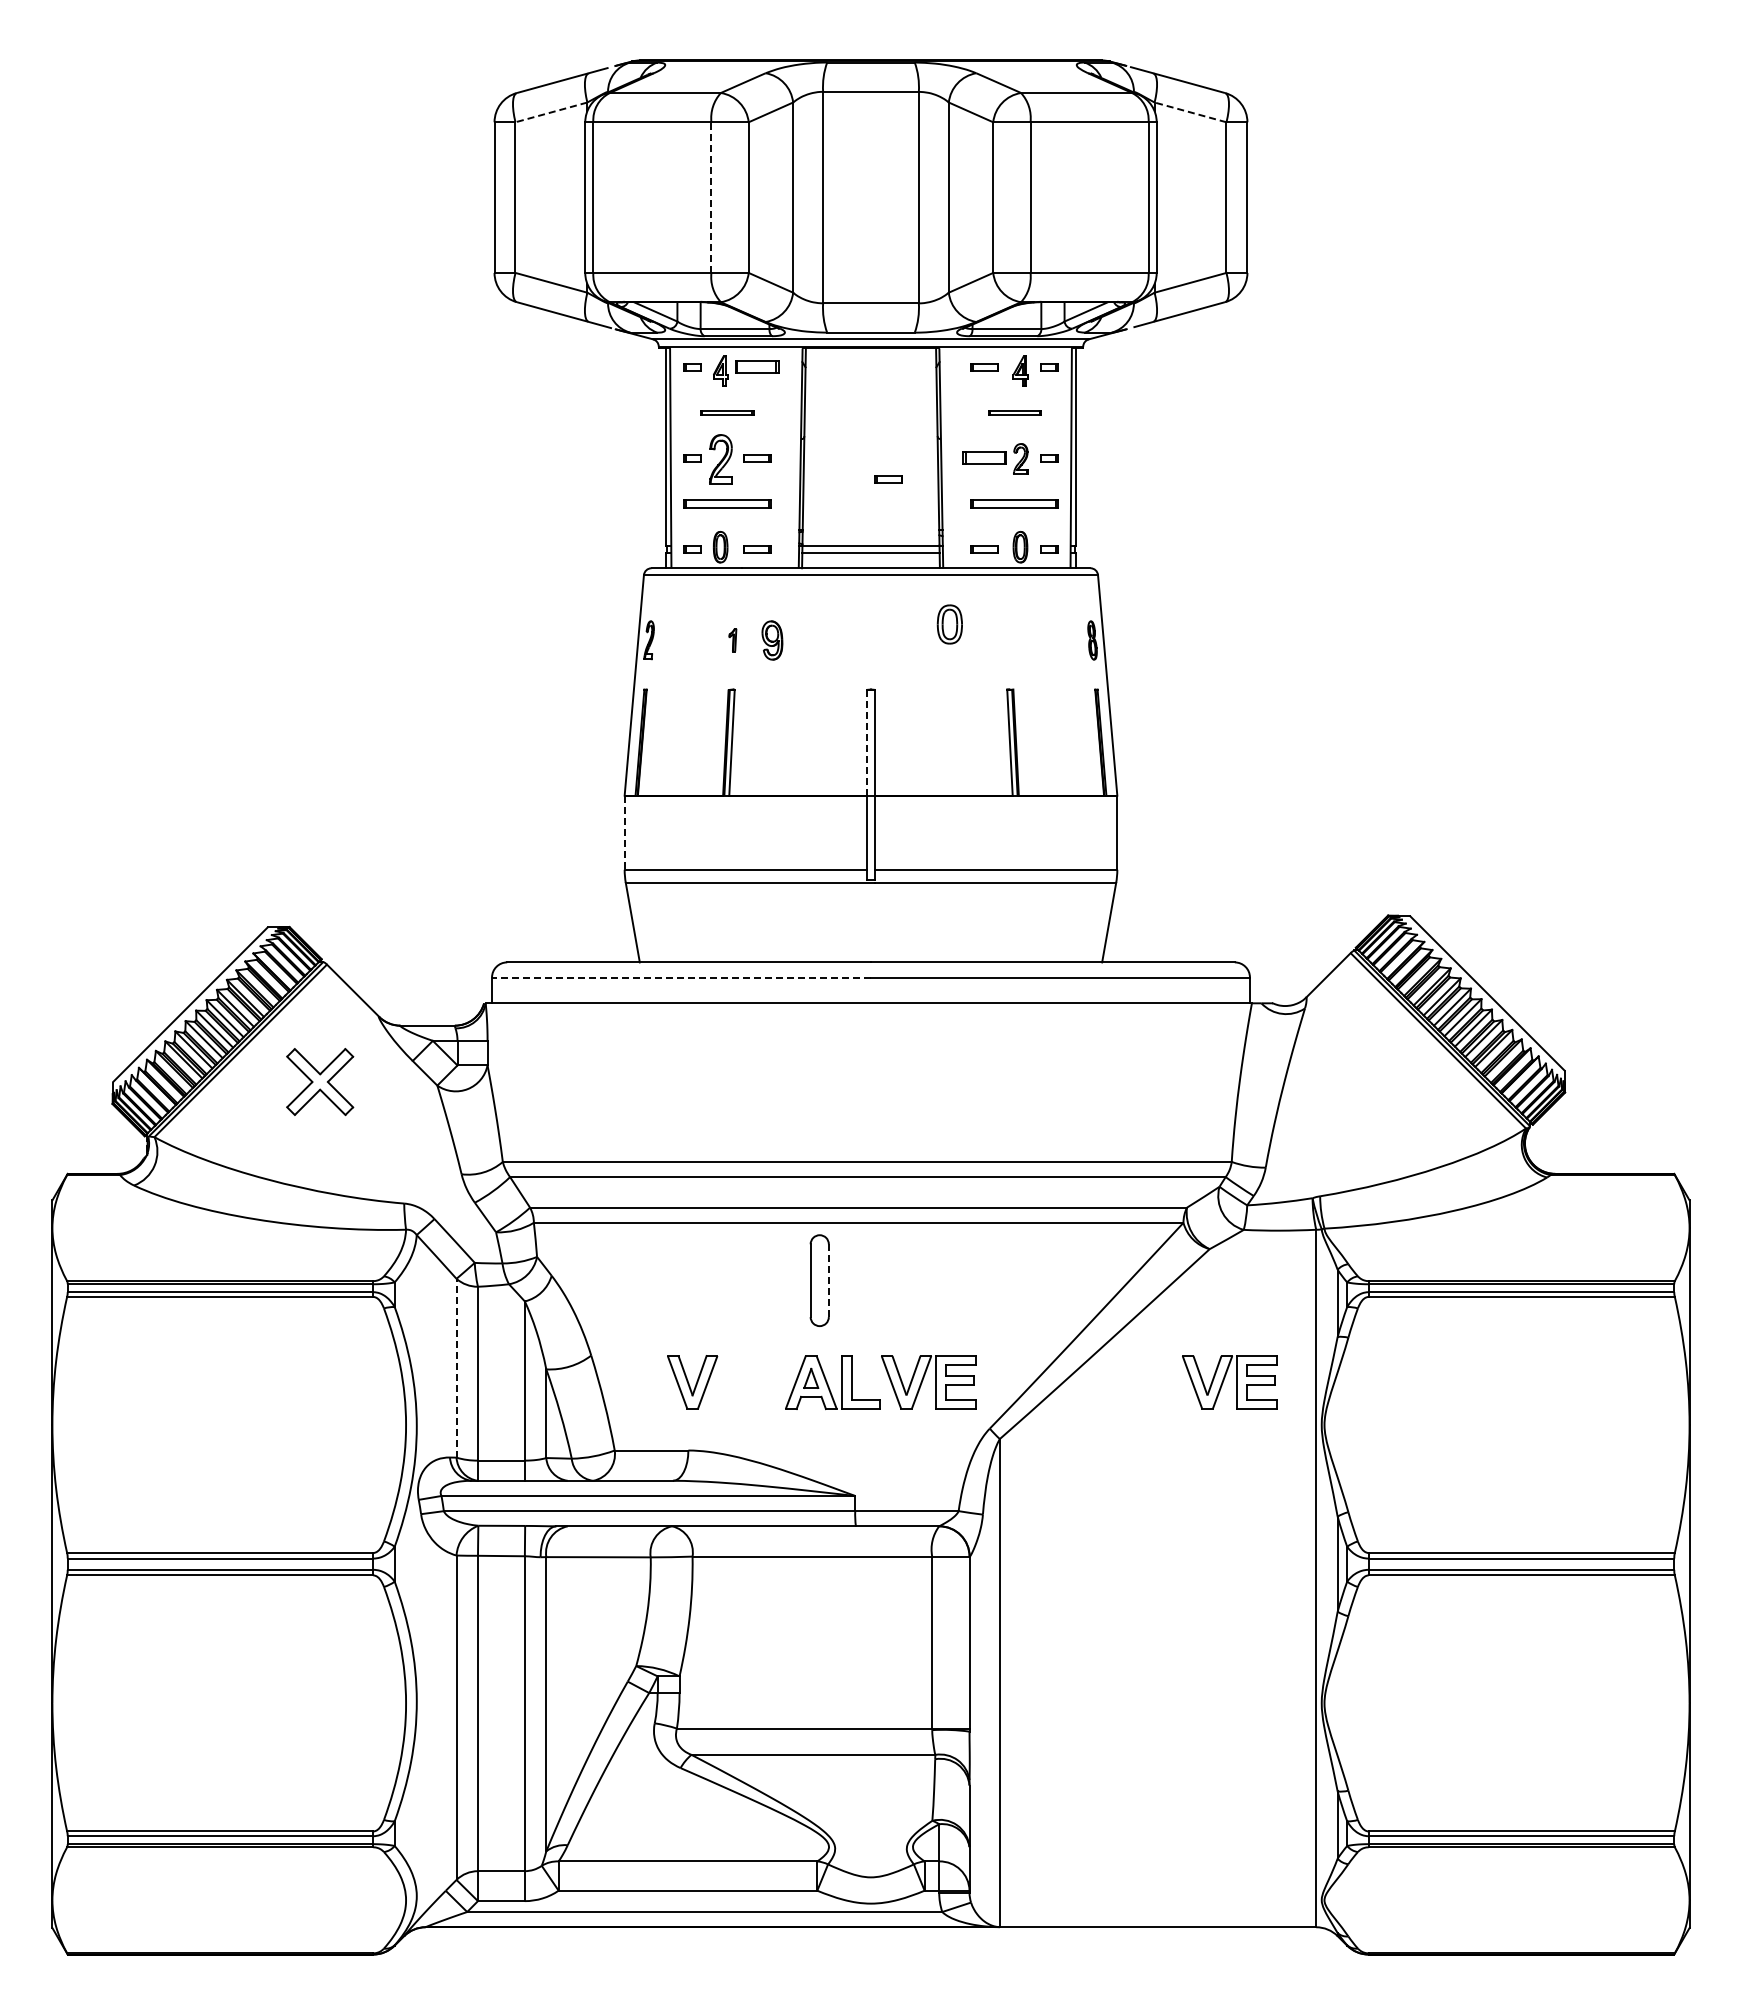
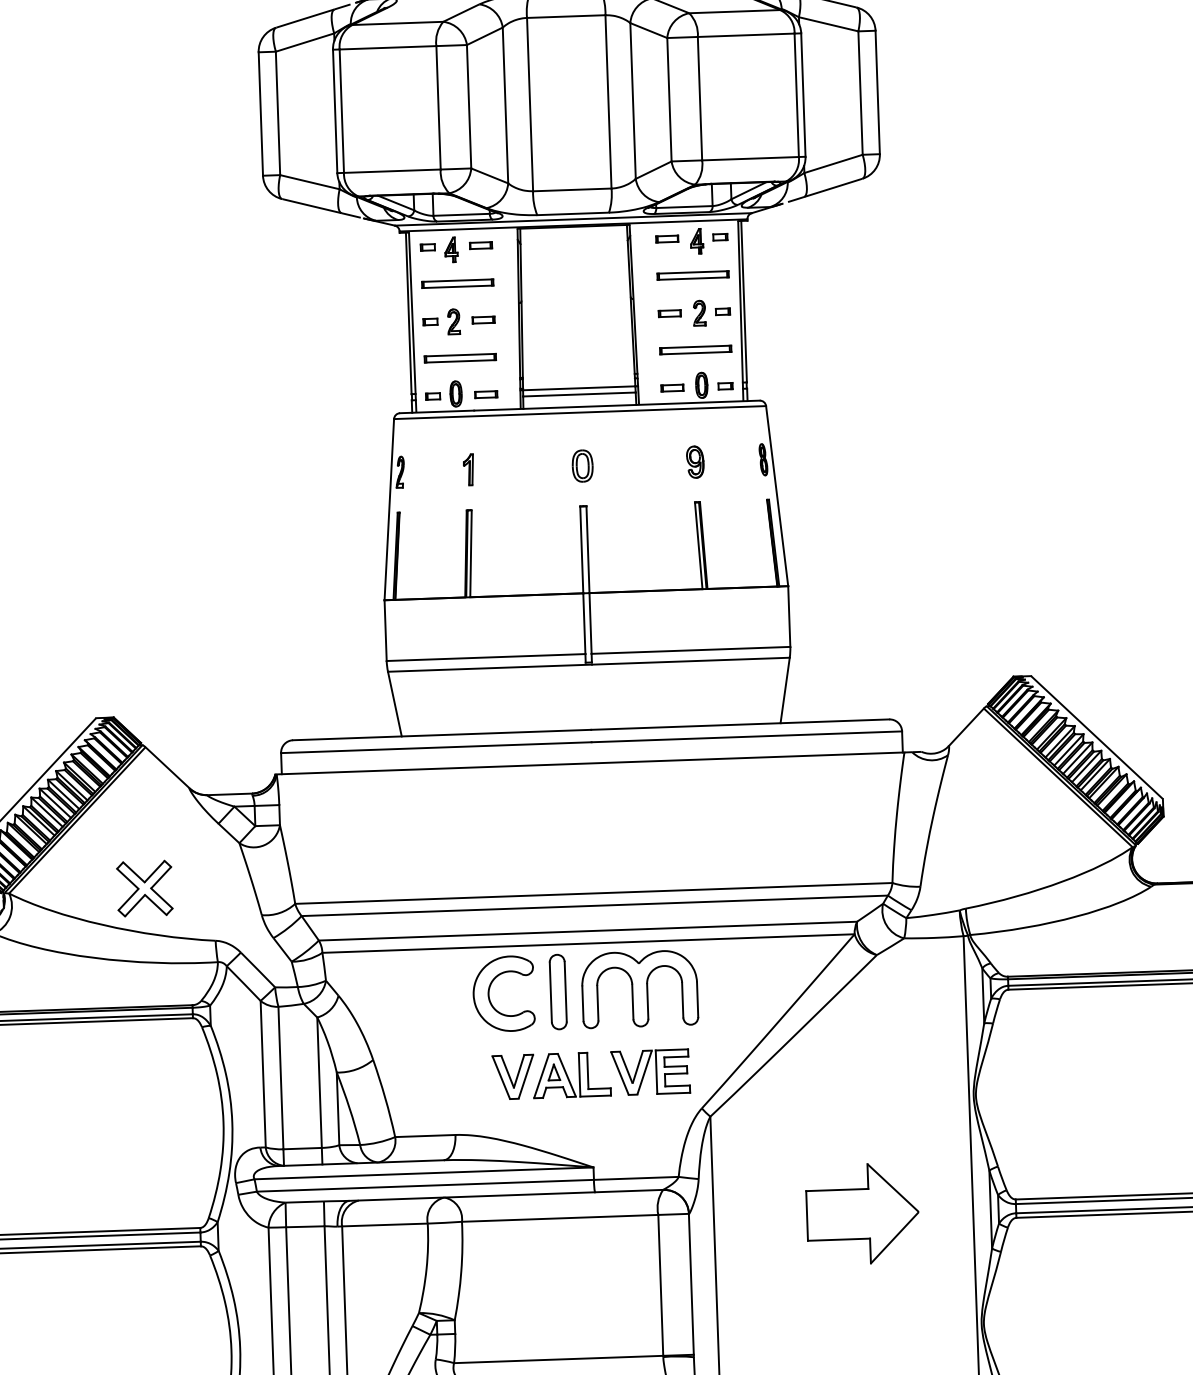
line: (550, 112) -> (304, 42), dashed -> solid
line: (1190, 112) -> (828, 24), dashed -> solid
line: (711, 197) -> (438, 107), dashed -> solid
part: (757, 367) -> (481, 245), size x0.62
part: (727, 412) -> (457, 283), size x1.67
part: (1014, 412) -> (693, 275), size x1.67
part: (720, 458) -> (453, 321), size x0.62
part: (984, 458) -> (669, 313), size x0.62
part: (888, 479) -> (591, 333), removed
part: (949, 624) -> (582, 466), moved
part: (732, 639) -> (468, 469), size x1.67
part: (772, 640) -> (695, 462), moved
line: (867, 742) -> (582, 549), dashed -> solid
line: (624, 833) -> (385, 631), dashed -> solid
line: (681, 977) -> (436, 747), dashed -> solid
part: (320, 1082) -> (145, 889), moved
part: (736, 1275) -> (489, 990), added
line: (828, 1280) -> (565, 991), dashed -> solid
part: (919, 1280) -> (640, 989), added
line: (456, 1367) -> (263, 1073), dashed -> solid
part: (692, 1382) -> (513, 1077), moved
part: (1229, 1382) -> (896, 1063), removed
part: (1181, 1564) -> (862, 1214), added

